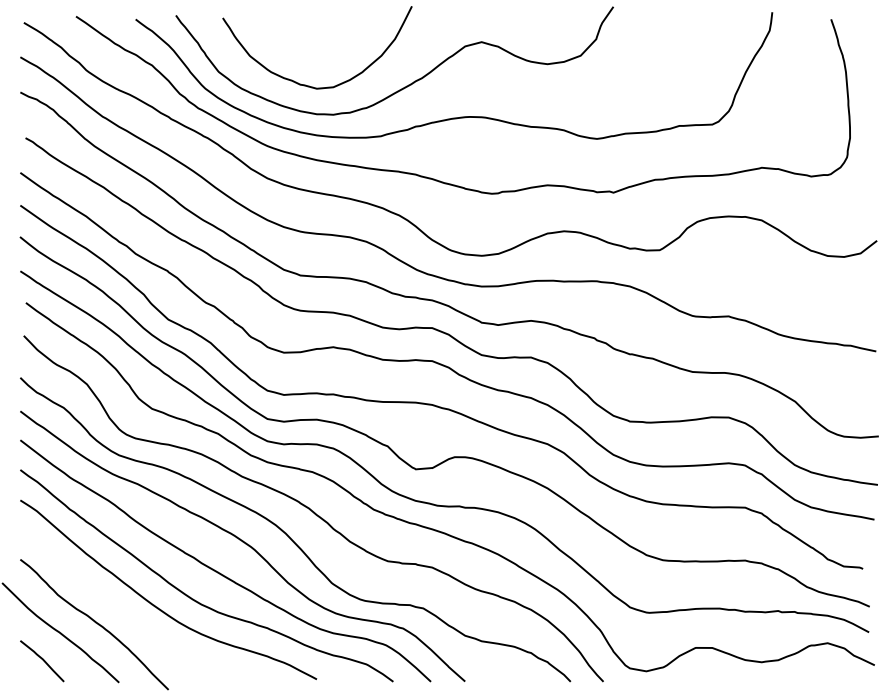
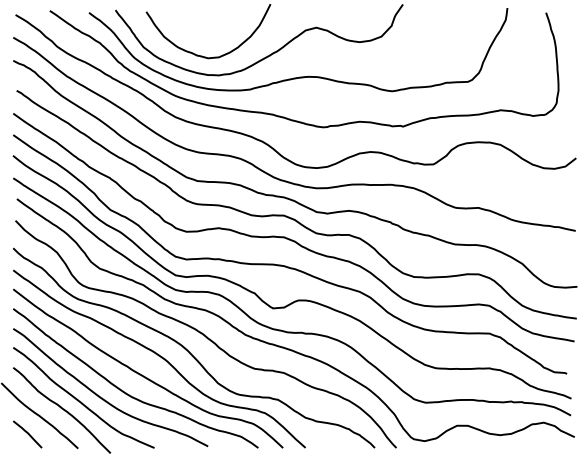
curve: (124, 610) -> (81, 401), added

